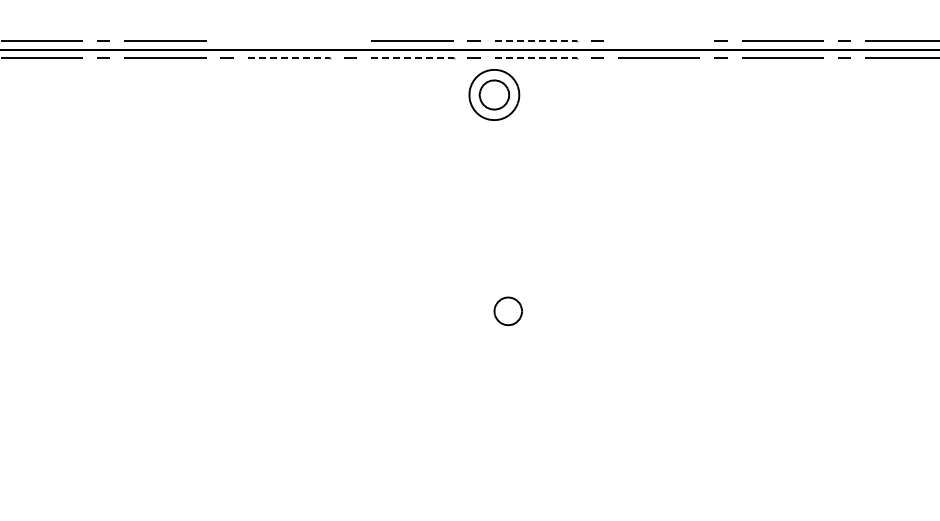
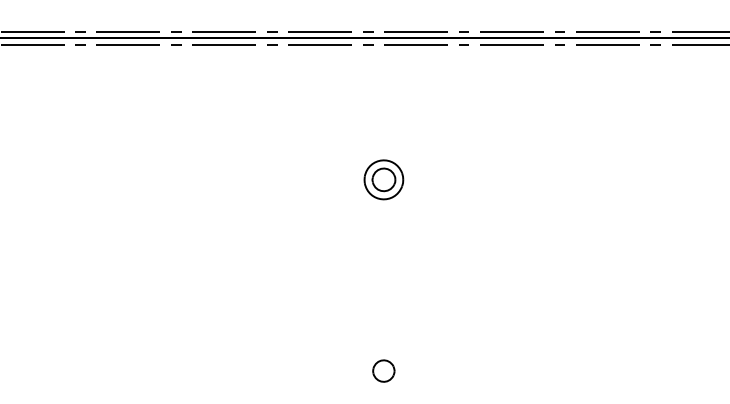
line: (226, 40) -> (175, 31), added
line: (288, 40) -> (224, 31), added
line: (350, 40) -> (272, 31), added
line: (658, 40) -> (511, 31), added
line: (536, 41) -> (416, 32), dashed -> solid
line: (289, 58) -> (224, 45), dashed -> solid
line: (412, 58) -> (320, 45), dashed -> solid
line: (536, 58) -> (416, 45), dashed -> solid
part: (494, 94) -> (384, 179), moved
part: (508, 311) -> (384, 371), moved

